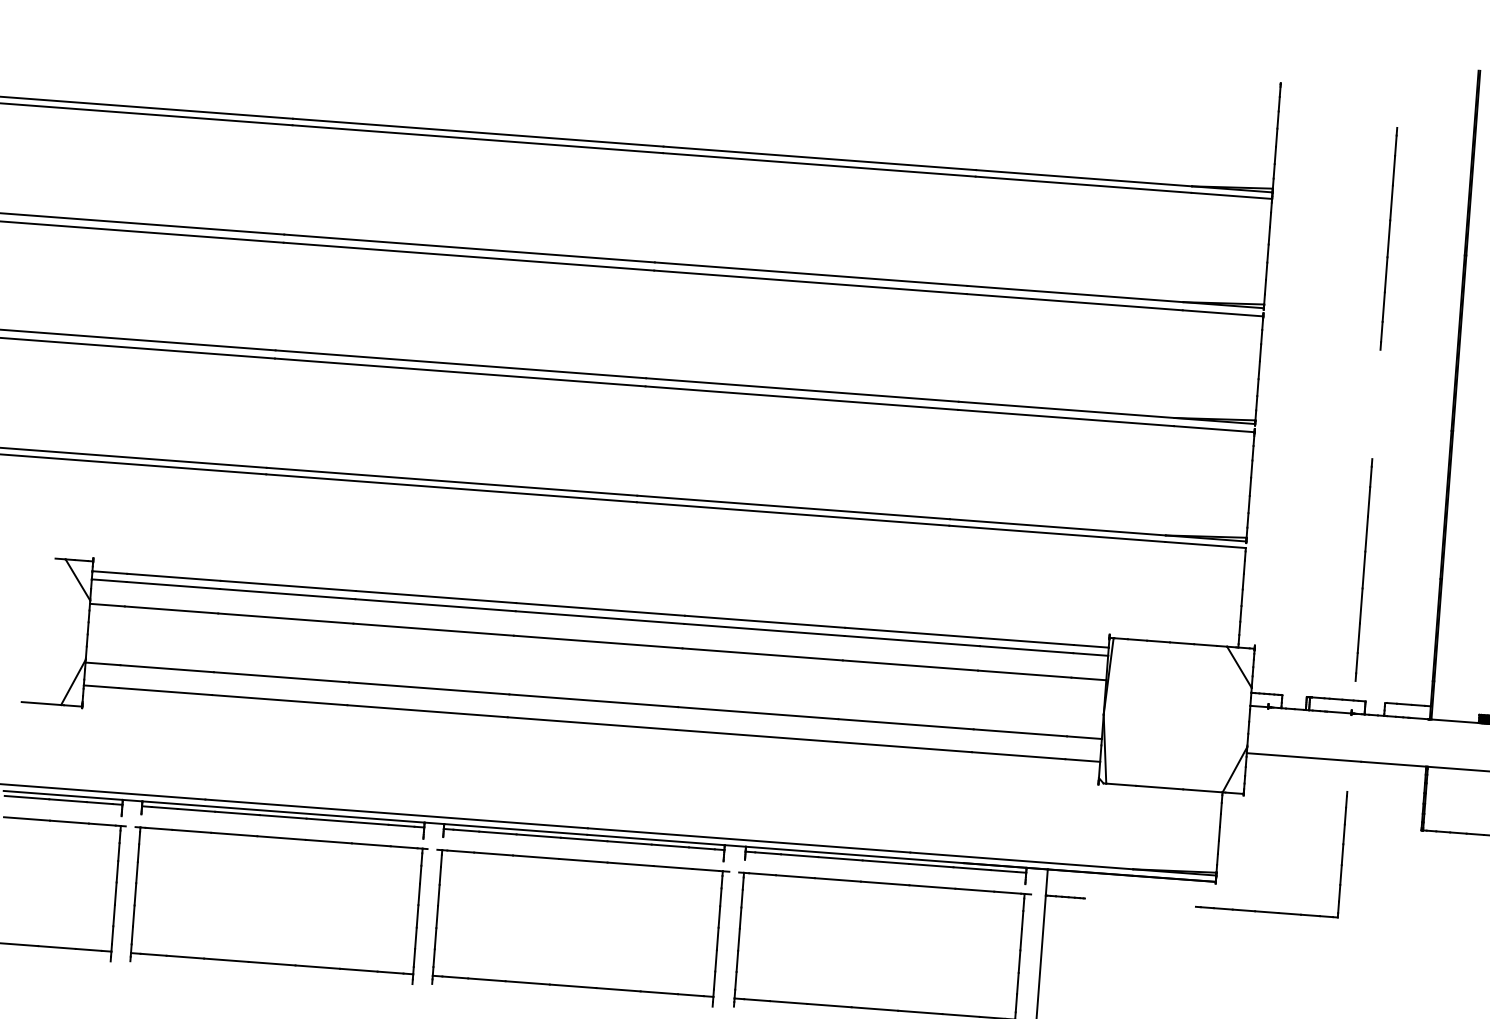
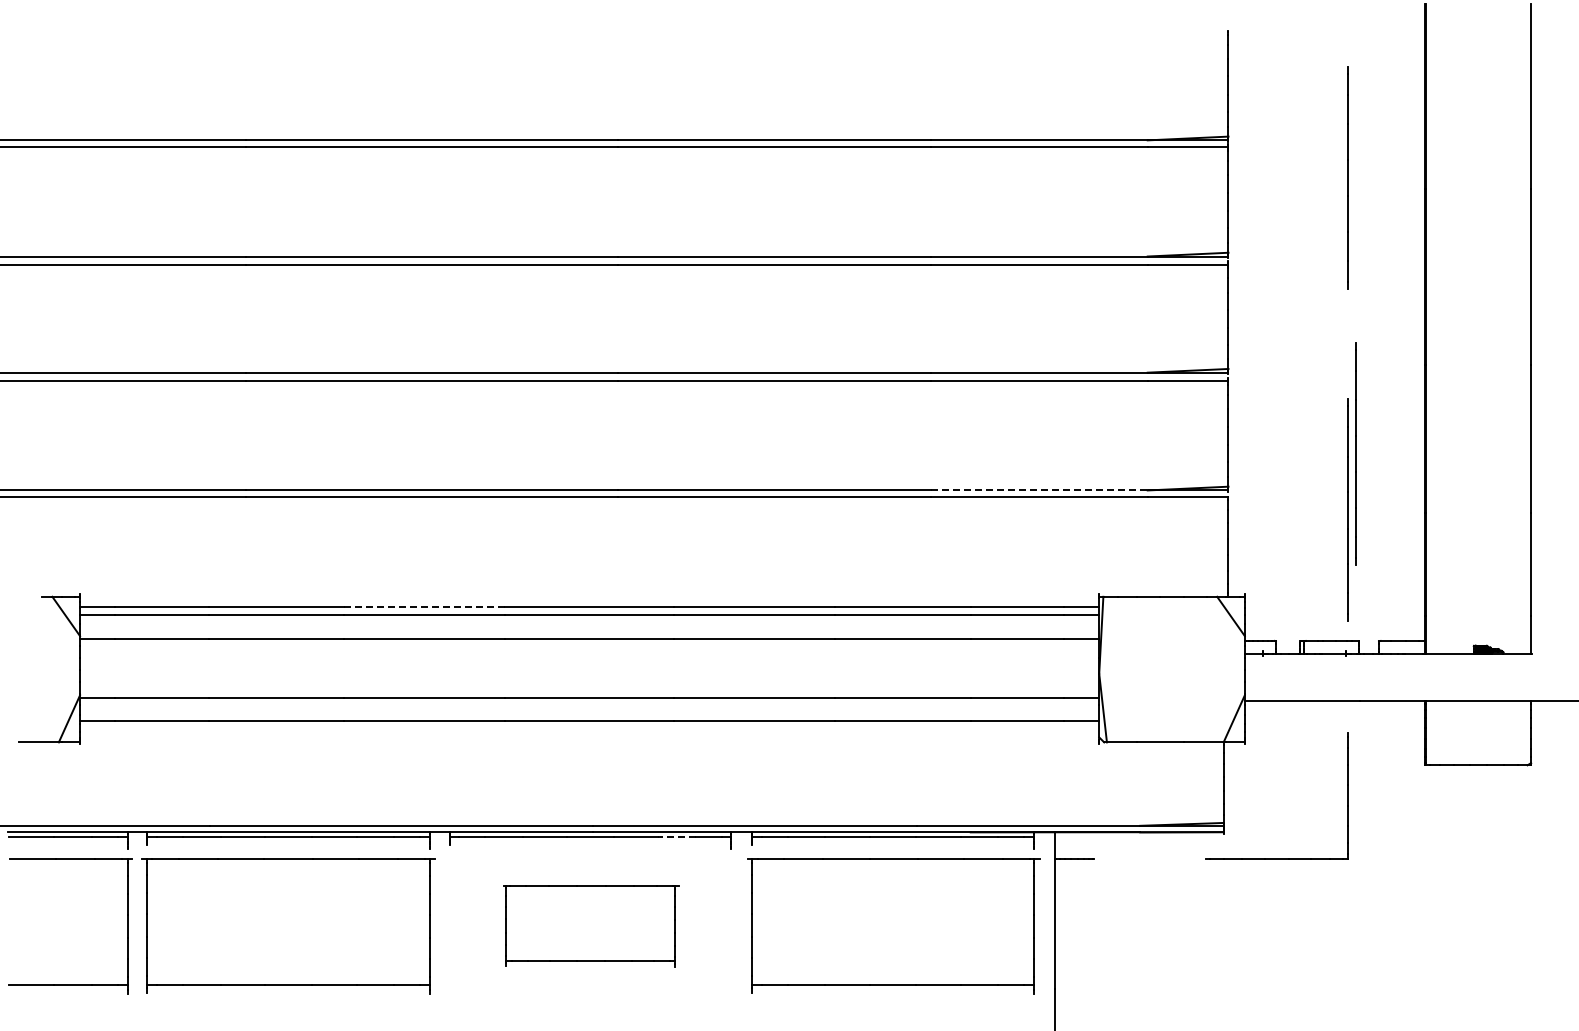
line: (1375, 514) -> (1355, 453), added
line: (1057, 527) -> (1039, 490), solid -> dashed
line: (436, 597) -> (425, 606), solid -> dashed
line: (669, 846) -> (676, 837), solid -> dashed
part: (578, 928) -> (591, 926), size x0.6

